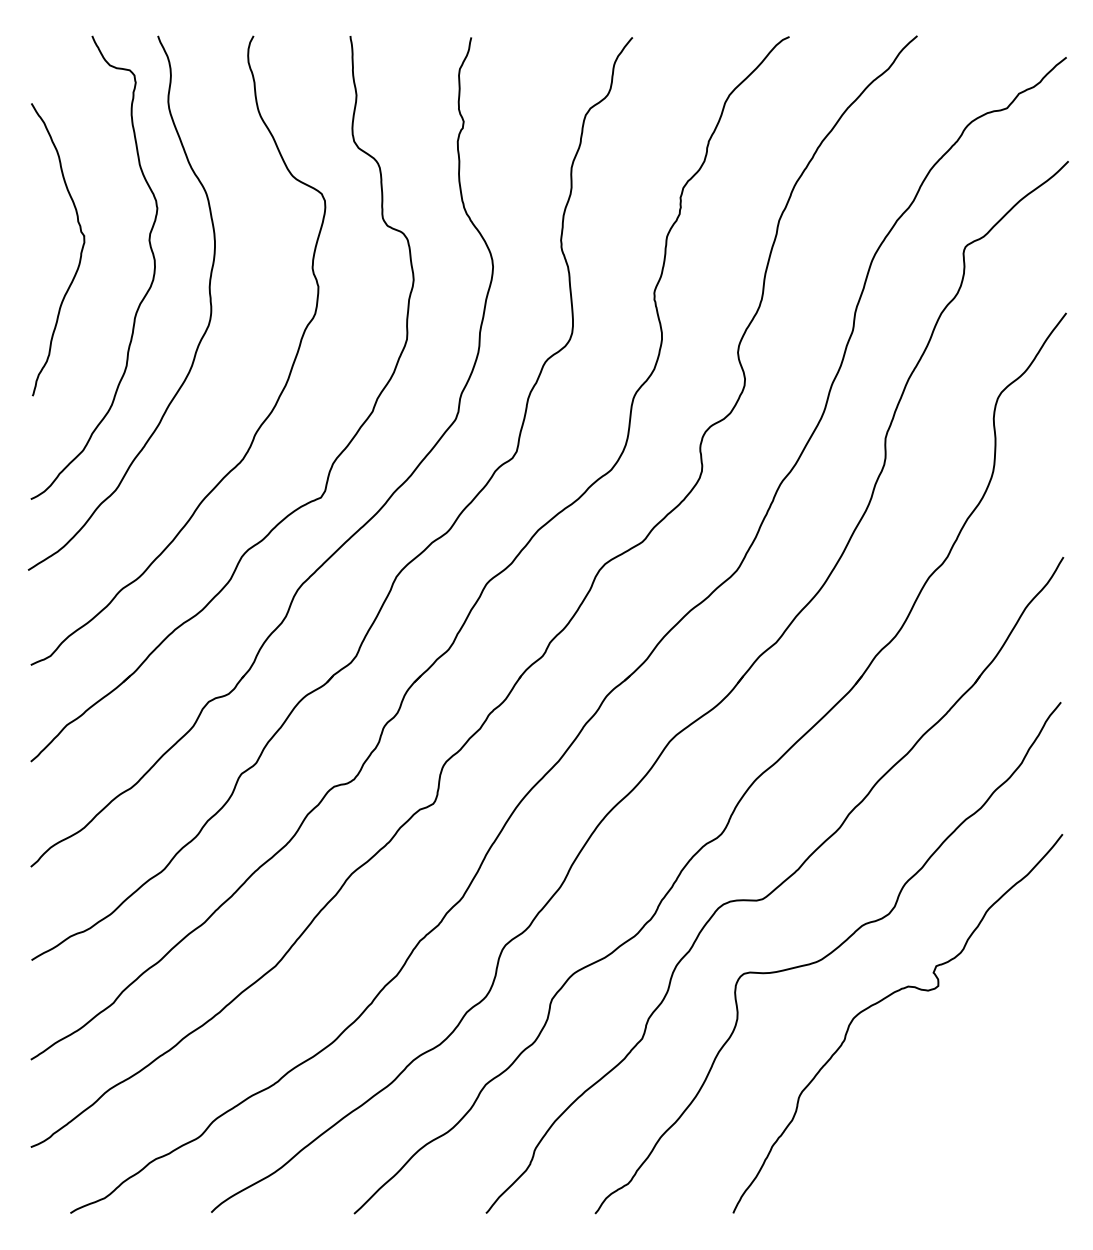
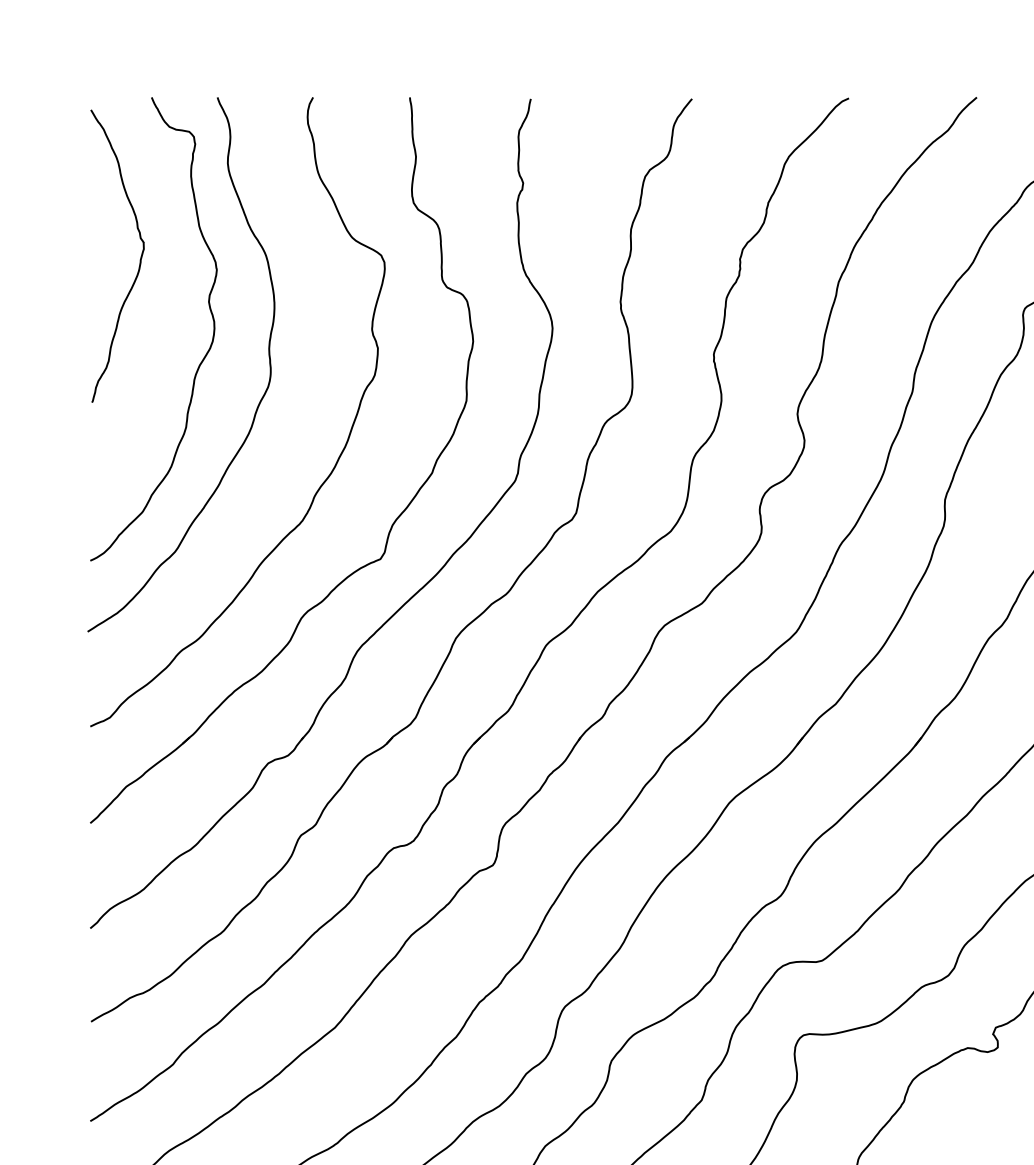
curve: (80, 251) -> (139, 257), moved

